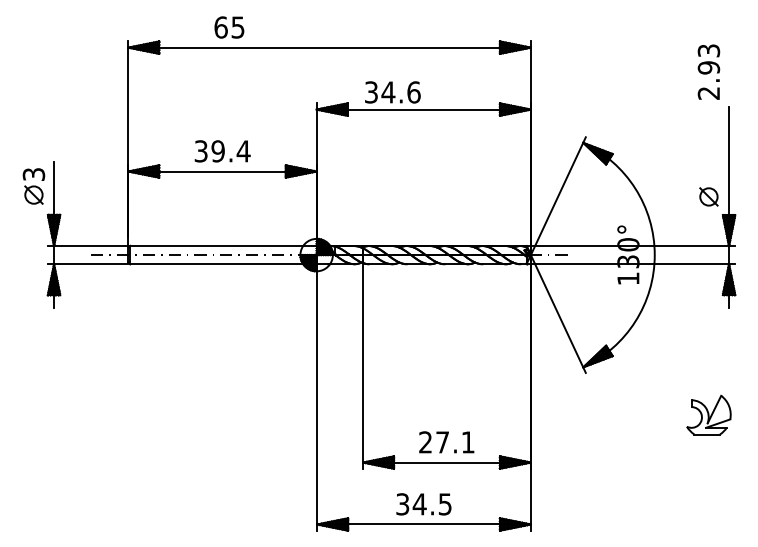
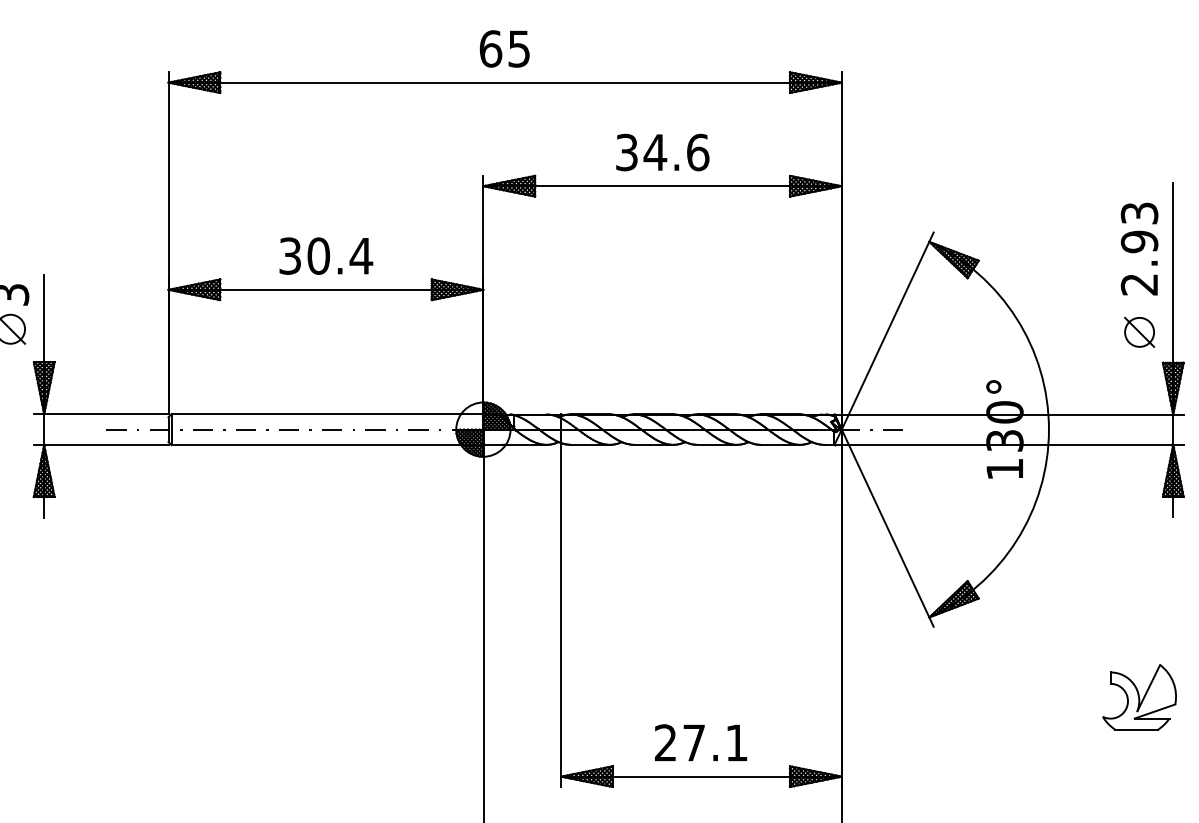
text: (229, 27) -> (504, 48), moved
text: (708, 71) -> (1138, 247), moved
text: (392, 92) -> (662, 152), moved
text: (217, 151) -> (317, 256), 39.4 -> 30.4

